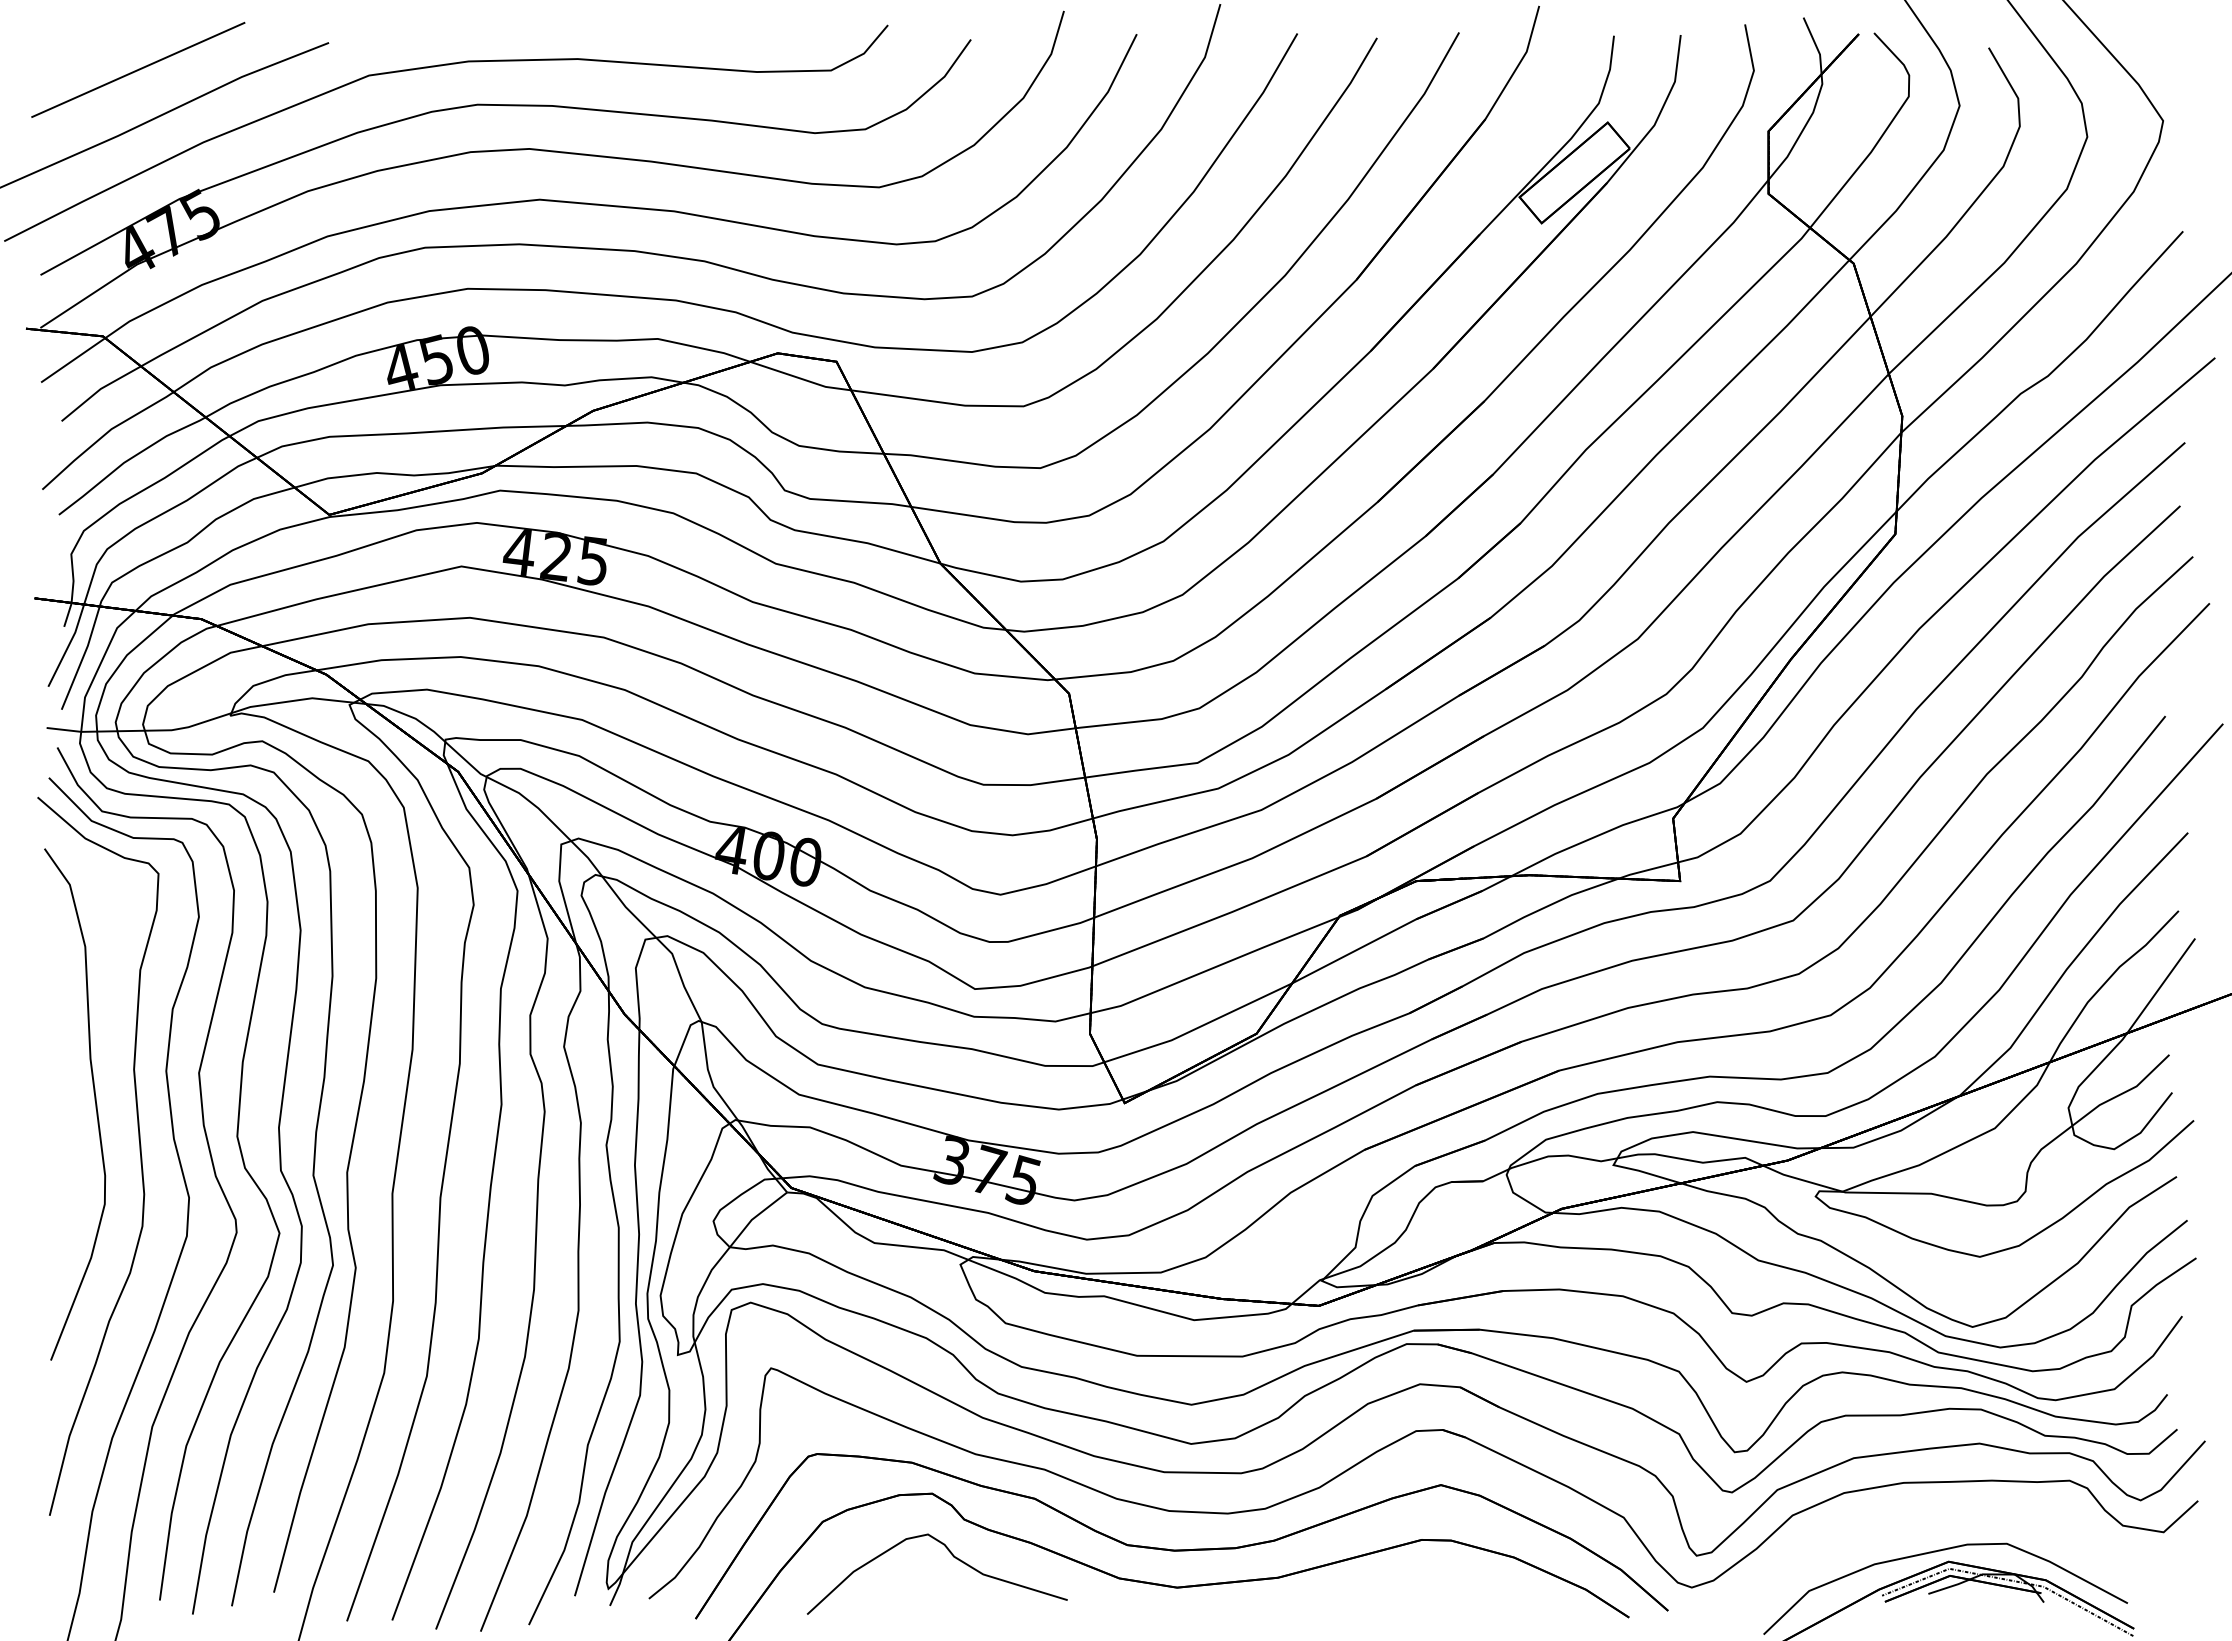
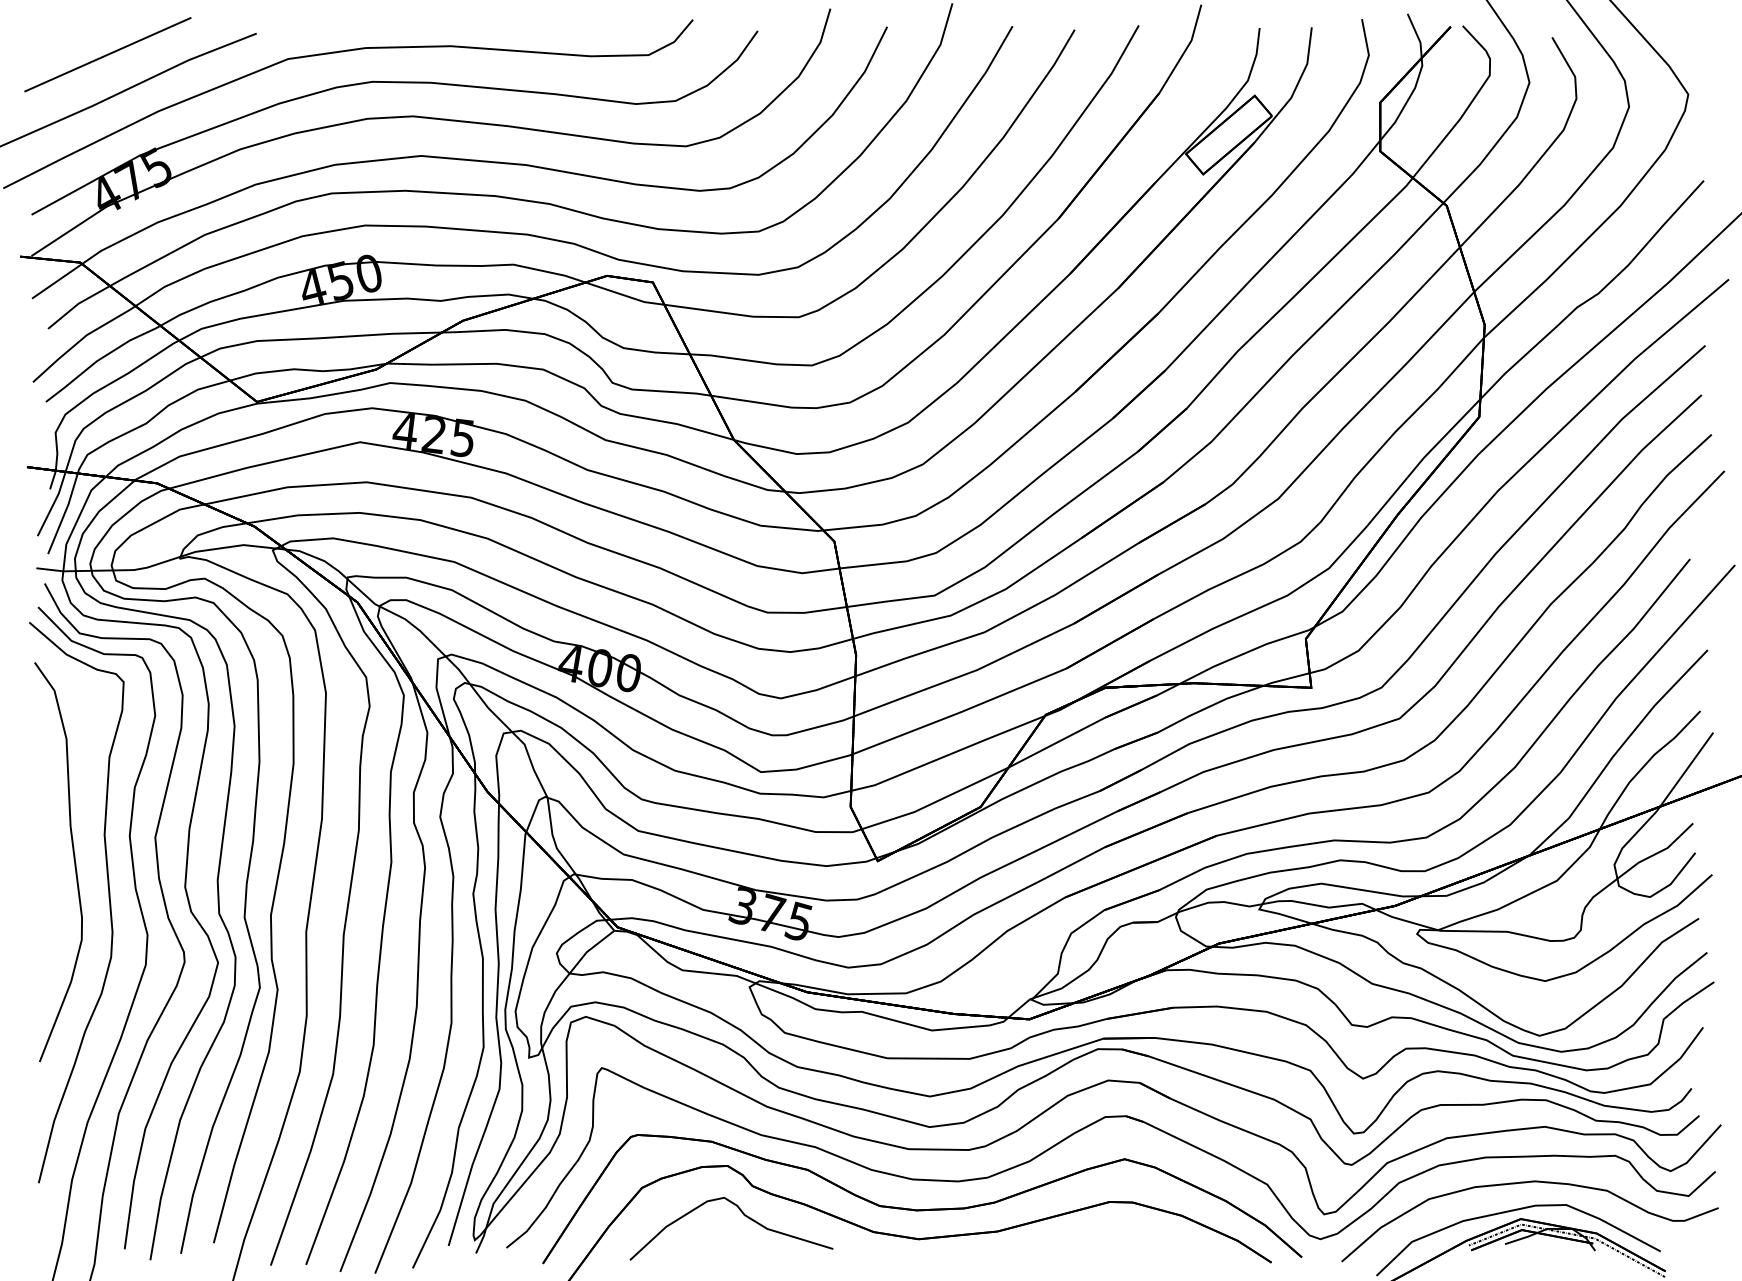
curve: (1959, 1515) -> (1529, 1182), added

